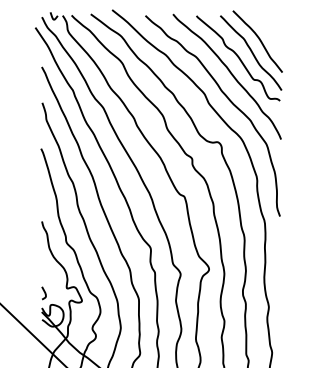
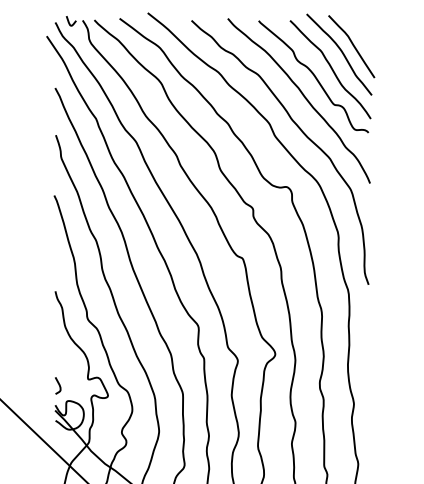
curve: (267, 34) -> (352, 45), added

